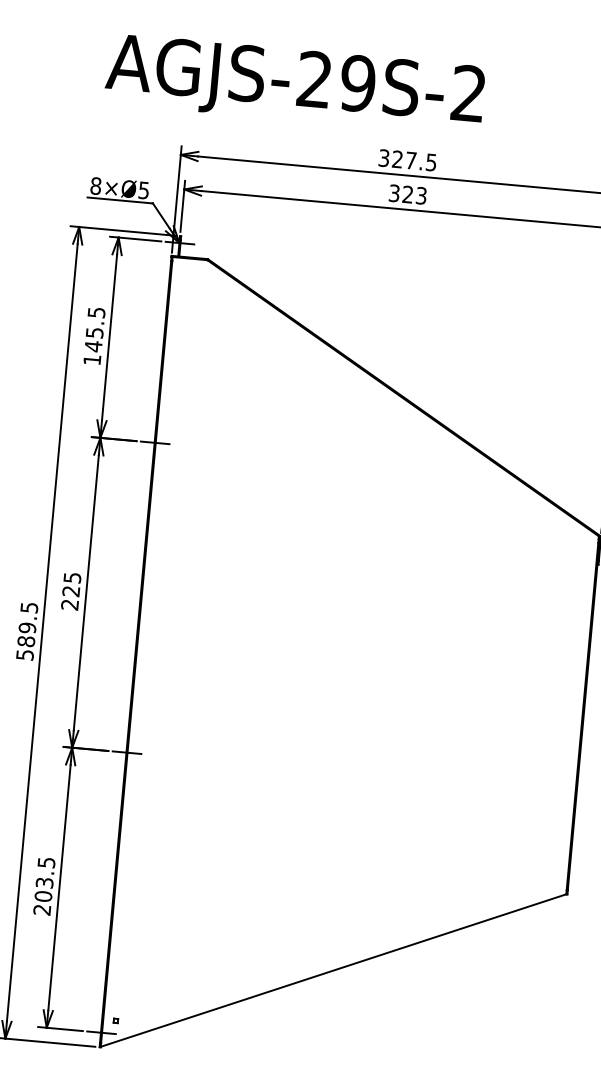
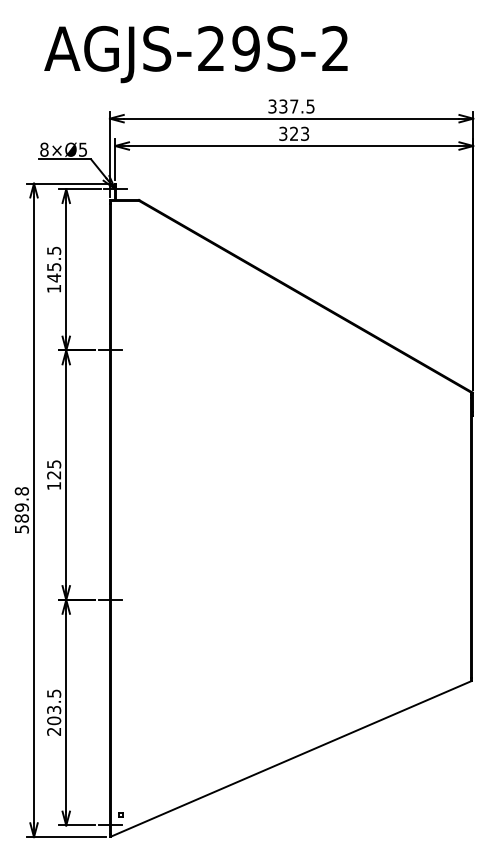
text: (397, 159) -> (283, 106), 327.5 -> 337.5
text: (69, 605) -> (53, 486), 225 -> 125
text: (28, 607) -> (21, 491), 589.5 -> 589.8

